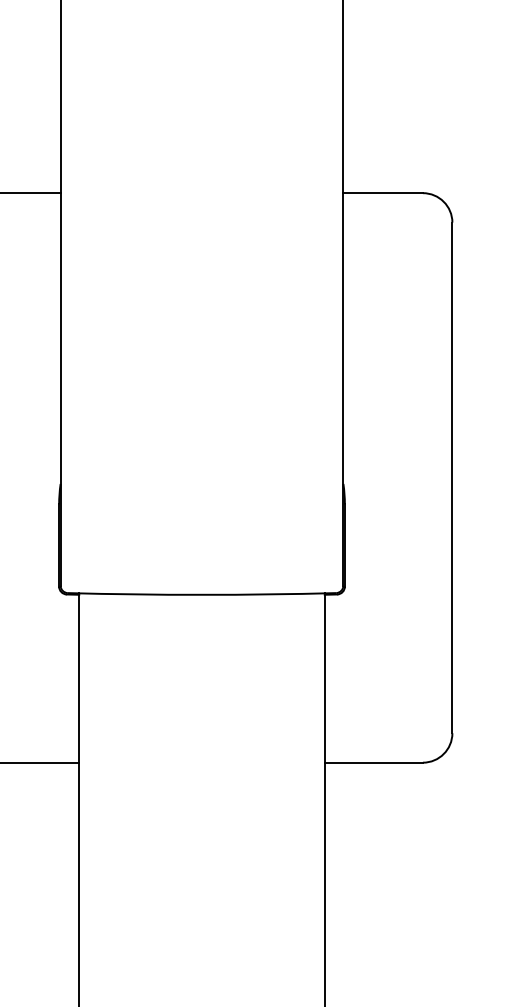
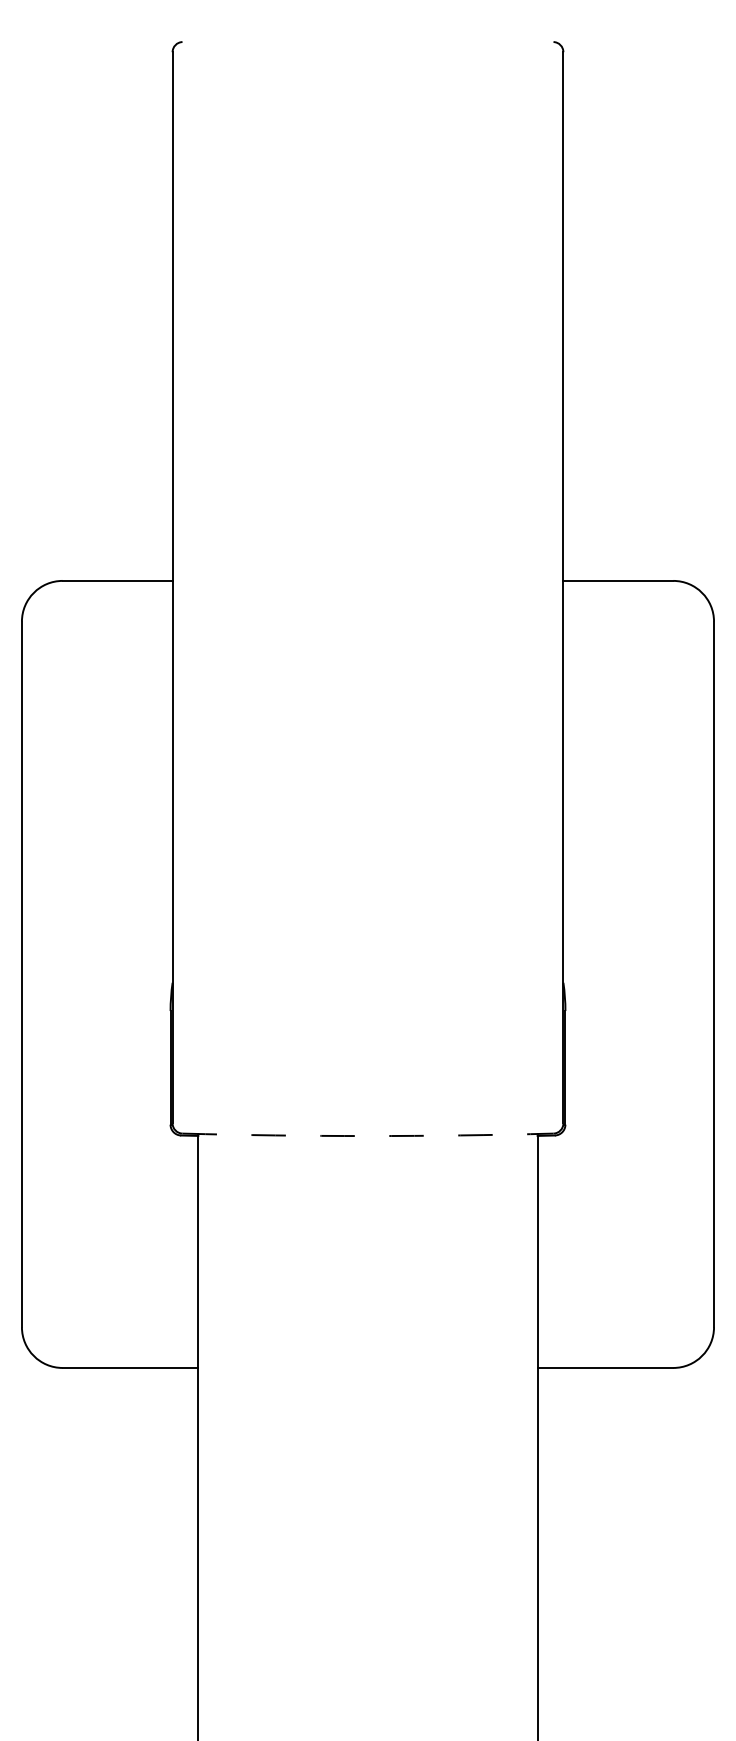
arc: (202, 595) -> (368, 1136), solid -> dashed

